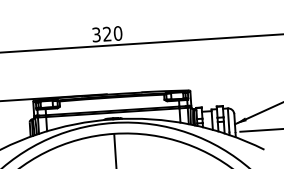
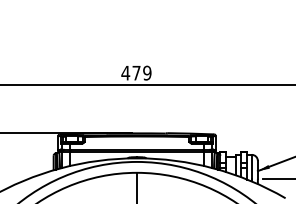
text: (107, 33) -> (136, 72), 320 -> 479

